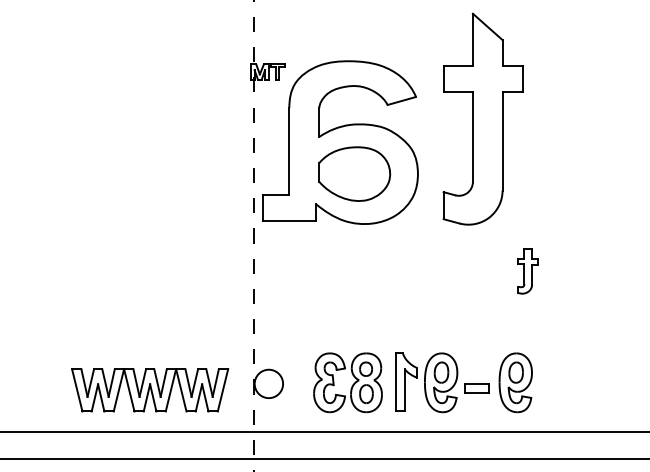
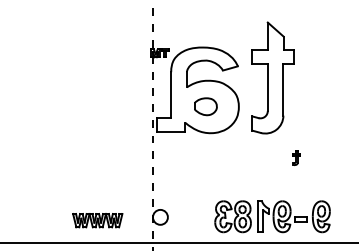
part: (354, 173) -> (205, 106), size x0.6
part: (527, 270) -> (296, 157), size x0.6
part: (422, 382) -> (272, 216), moved
part: (149, 389) -> (97, 220), size x0.6

